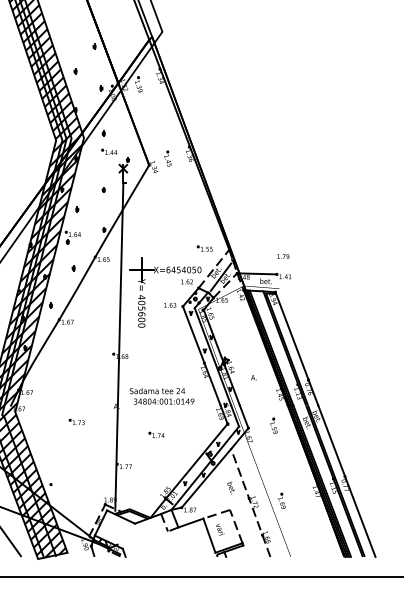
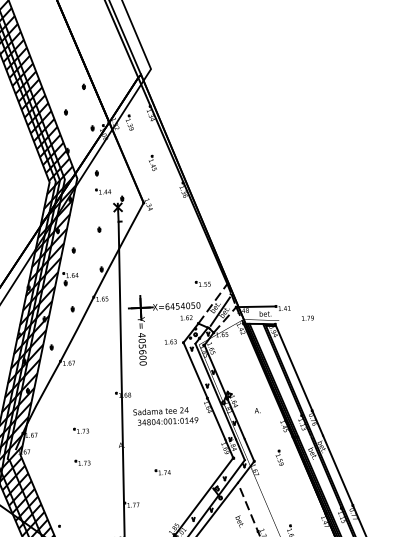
part: (167, 158) -> (152, 162), moved
text: (283, 256) -> (308, 318), moved
part: (76, 389) -> (80, 430), added
text: (161, 396) -> (165, 416), moved

